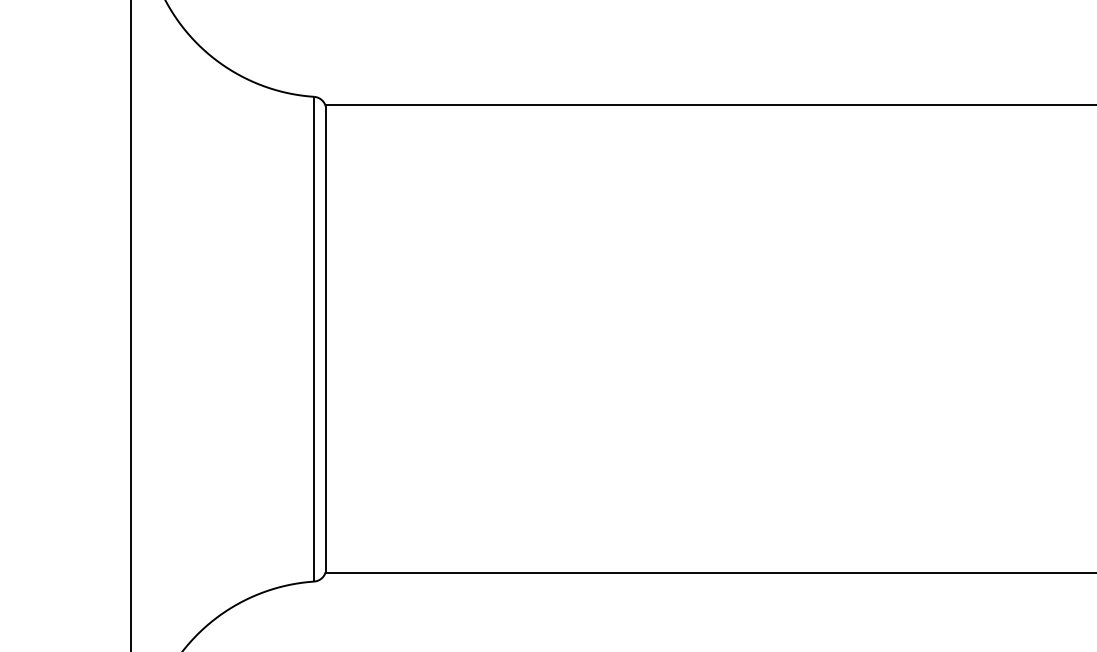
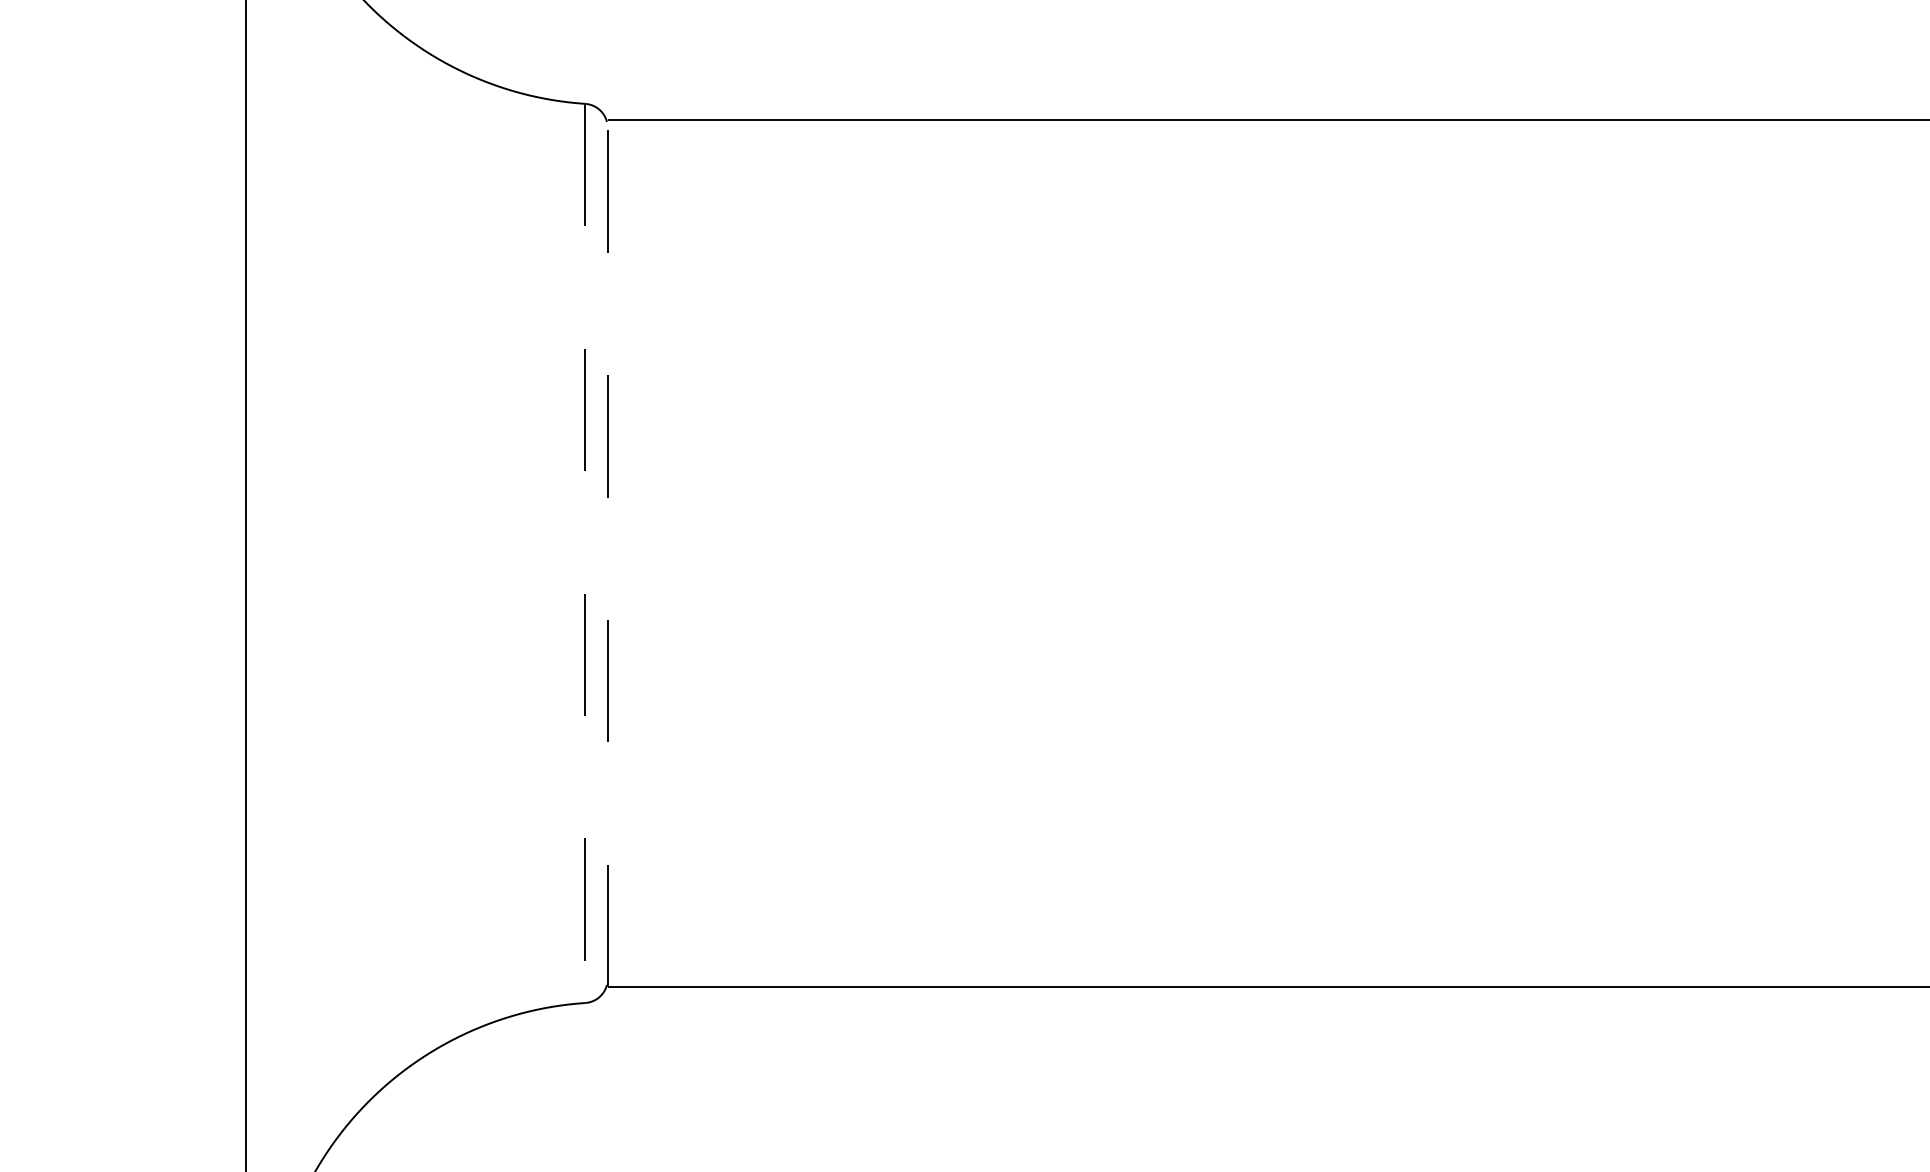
line: (314, 339) -> (586, 553), solid -> dashed
line: (326, 339) -> (608, 553), solid -> dashed

